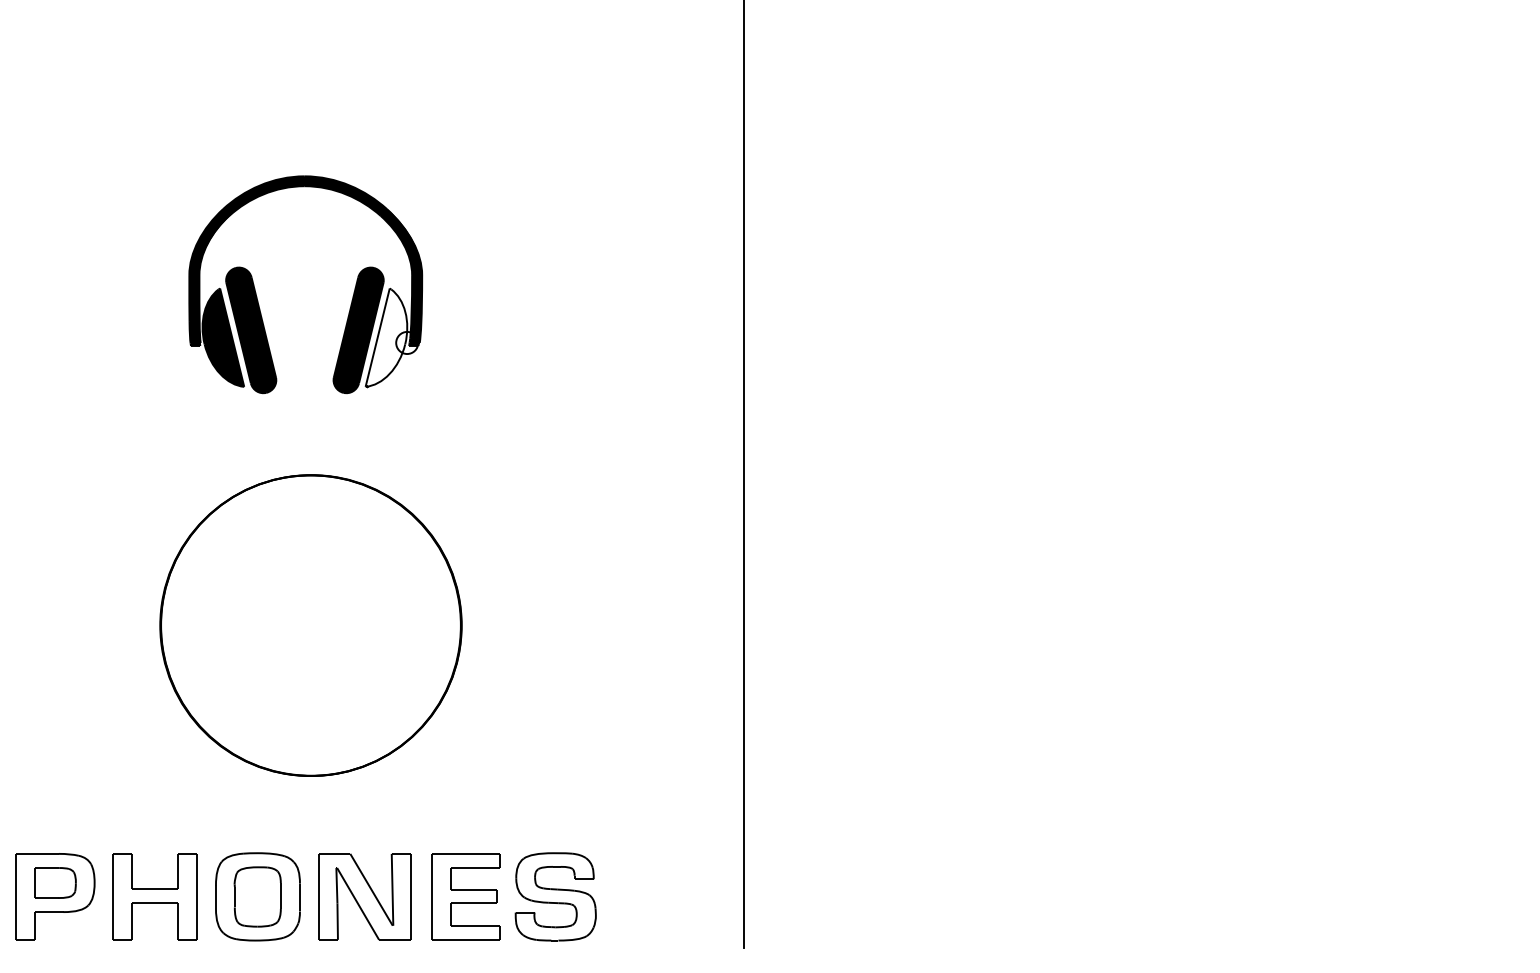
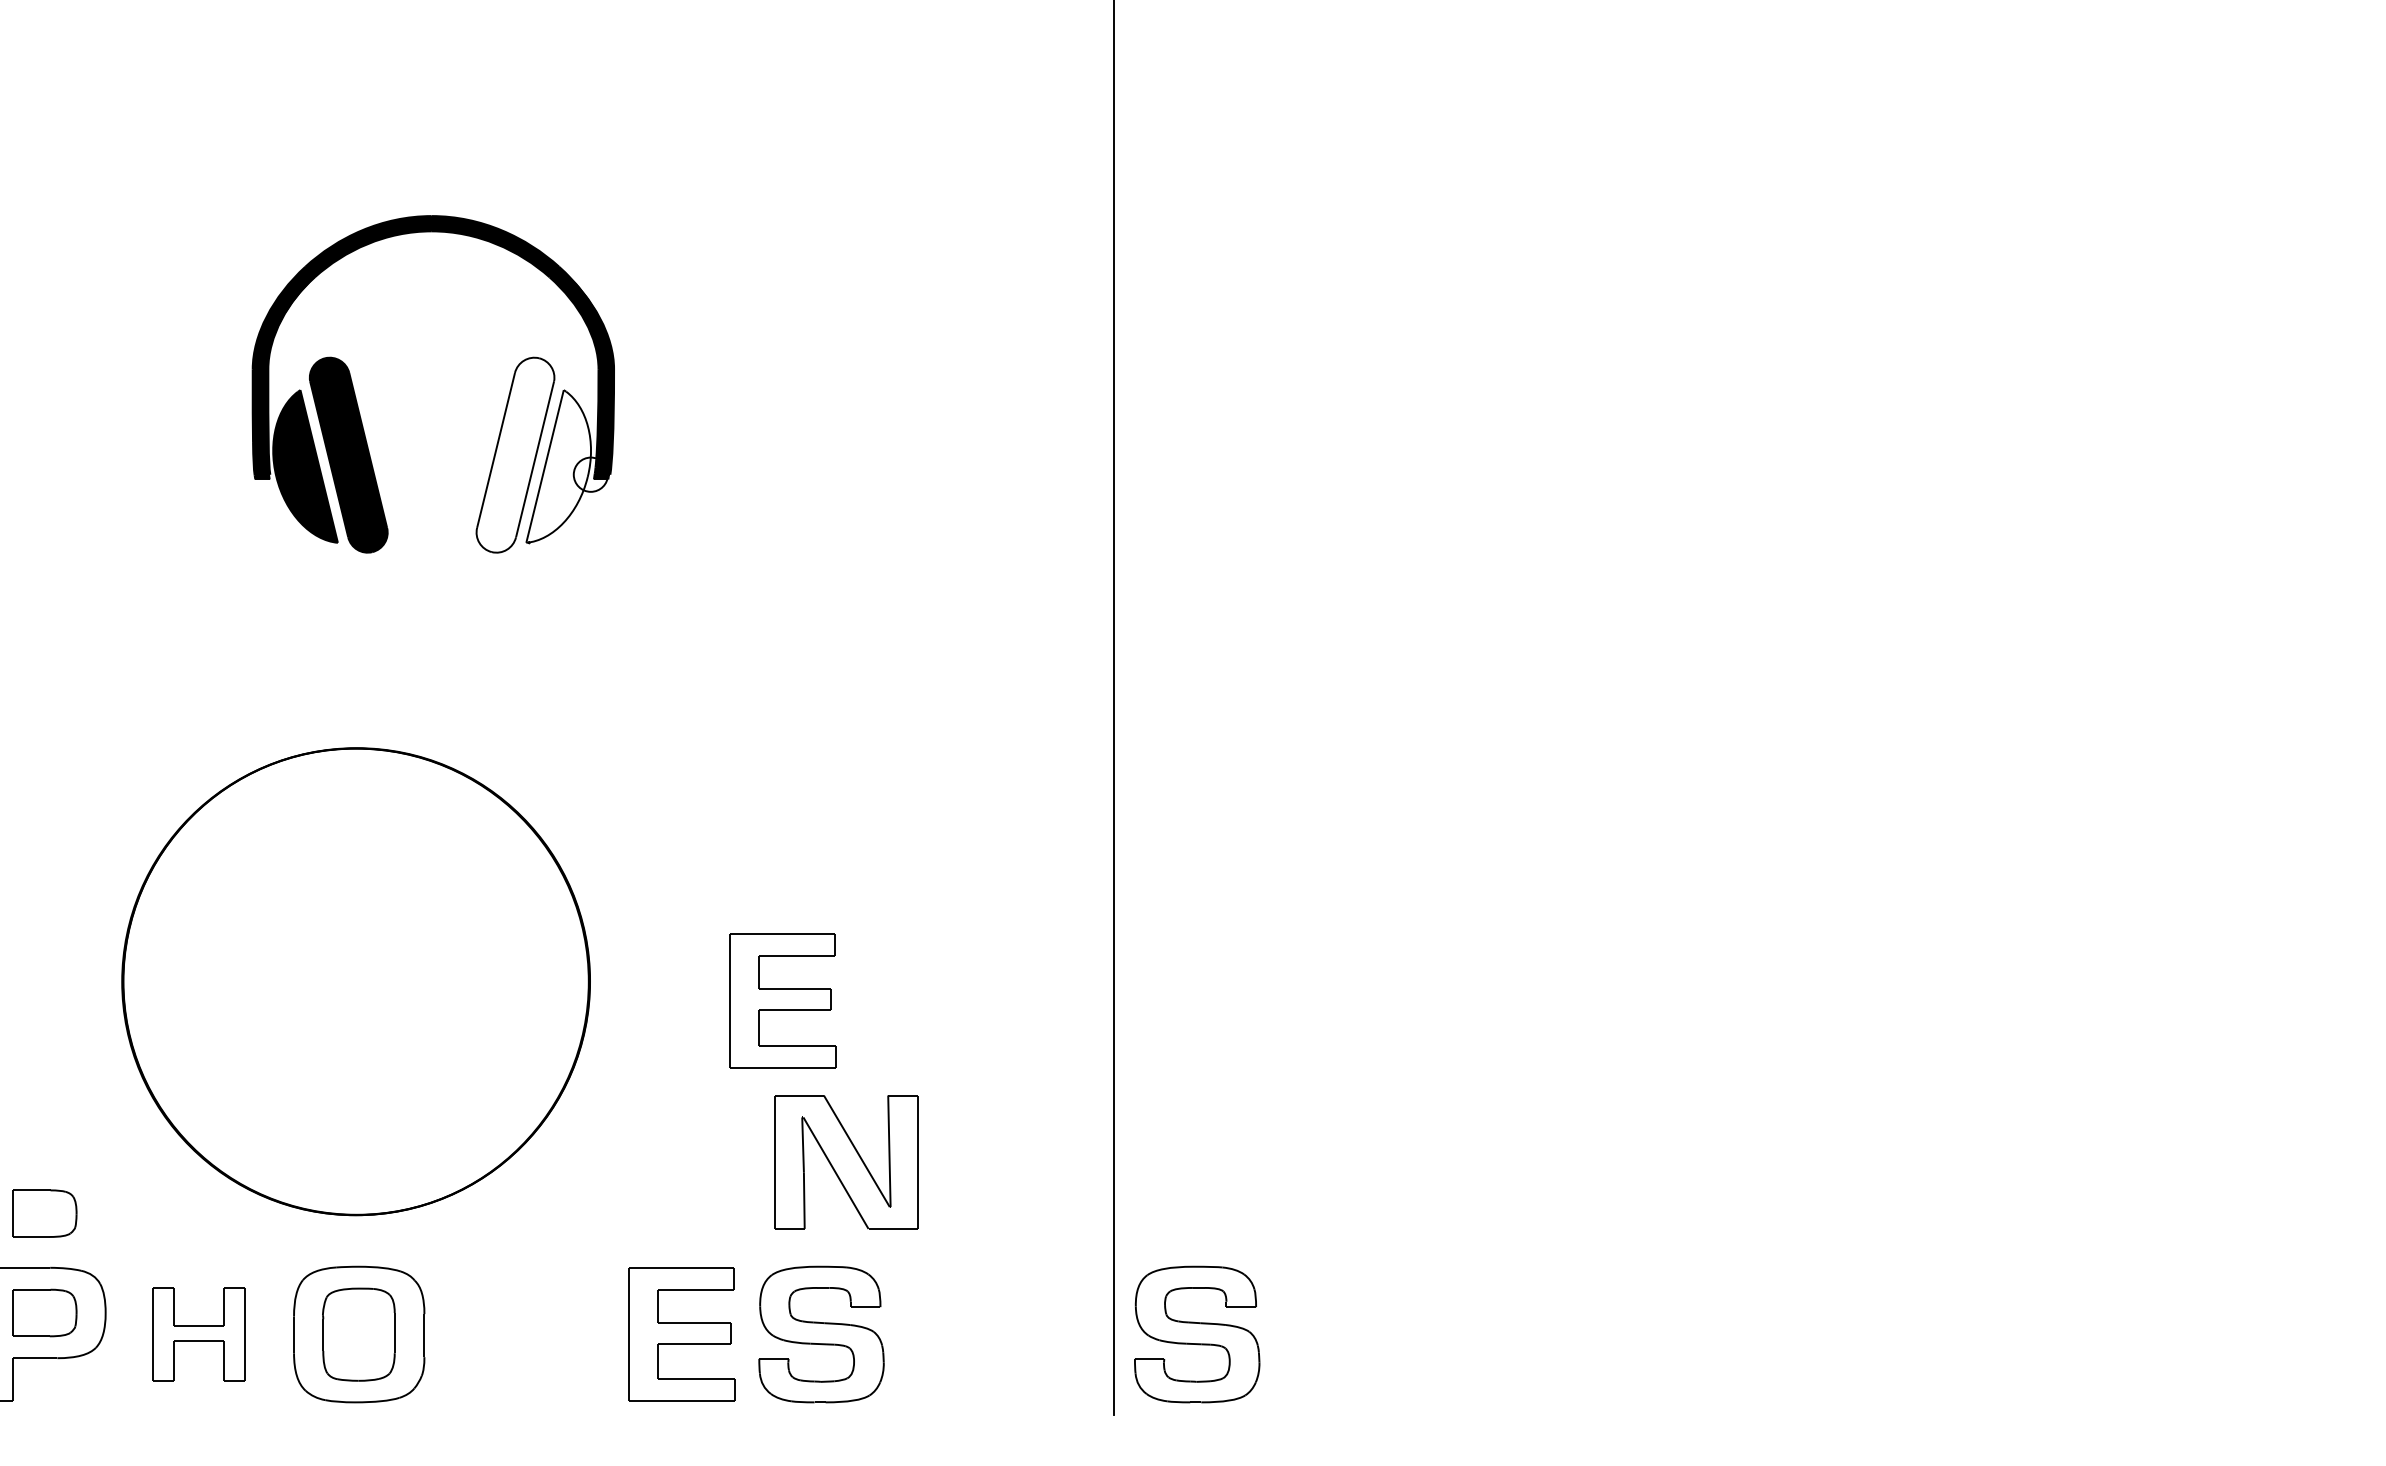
fill: (358, 330) -> (515, 455), removed
part: (310, 625) -> (355, 981), moved
part: (530, 681) -> (782, 1000), added
part: (55, 818) -> (44, 1212), added
part: (154, 896) -> (198, 1333), size x0.7
part: (364, 896) -> (845, 1161), moved
part: (797, 896) -> (1196, 1333), added

